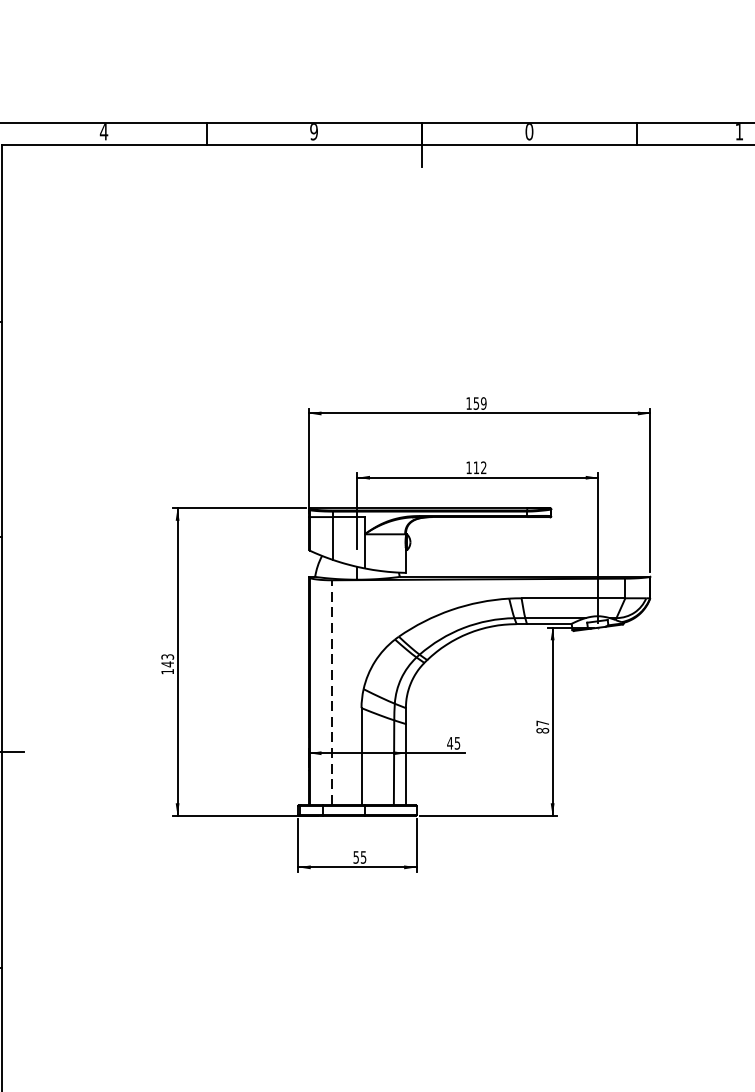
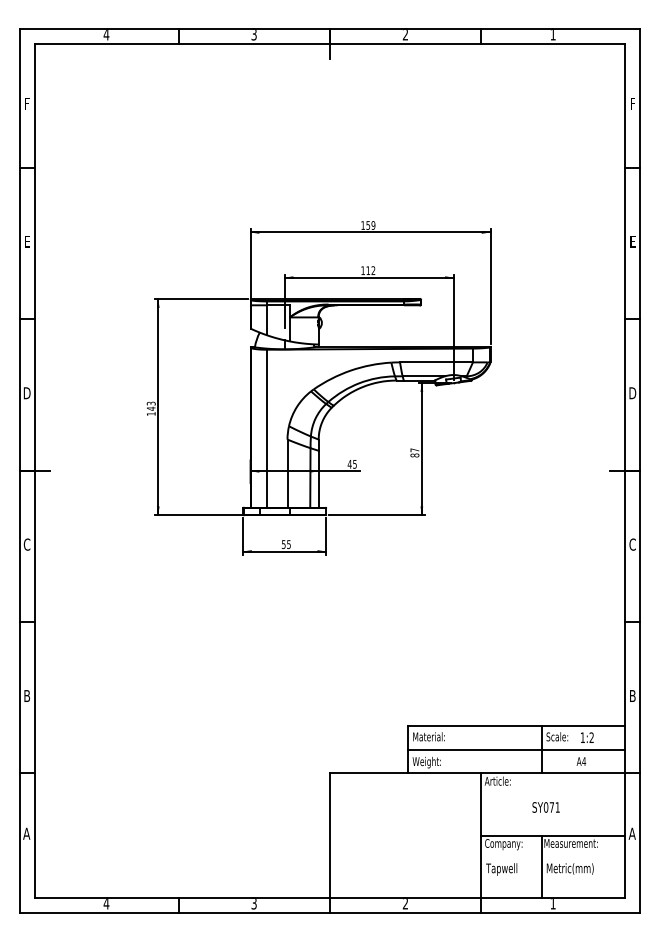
text: (313, 133) -> (253, 35), 9 -> 3
text: (529, 133) -> (405, 35), 0 -> 2
line: (331, 692) -> (266, 428), dashed -> solid

